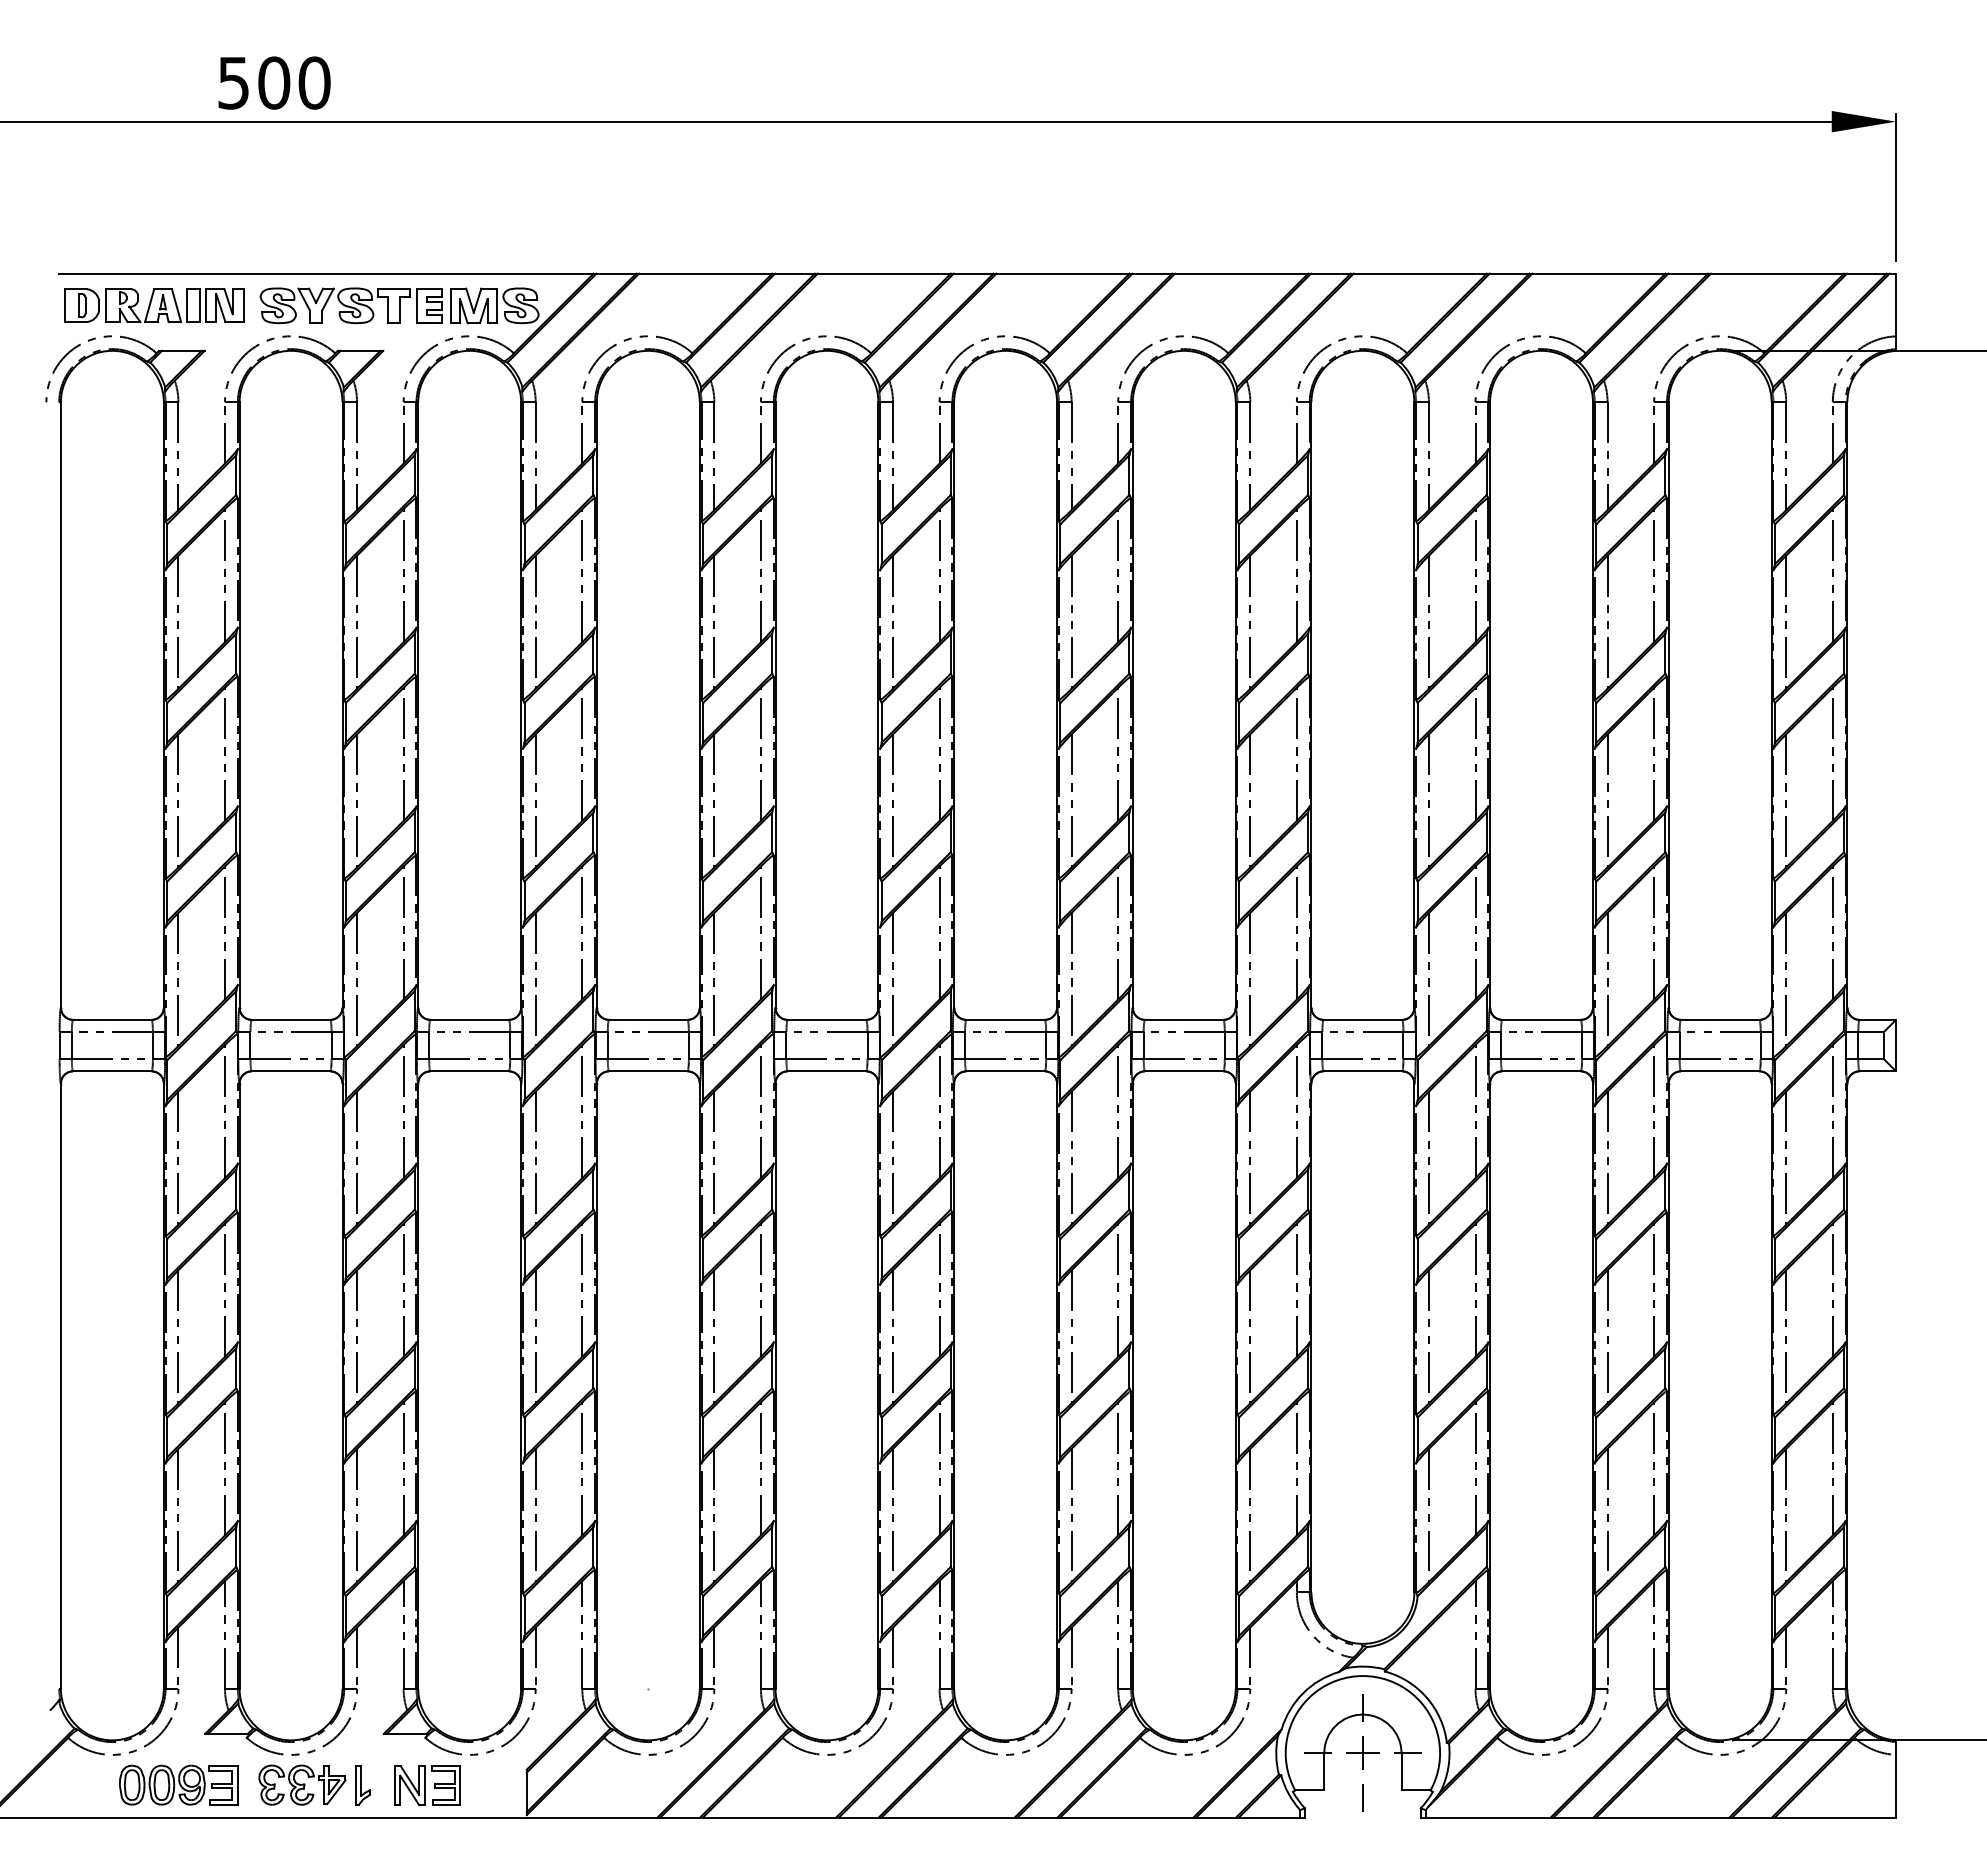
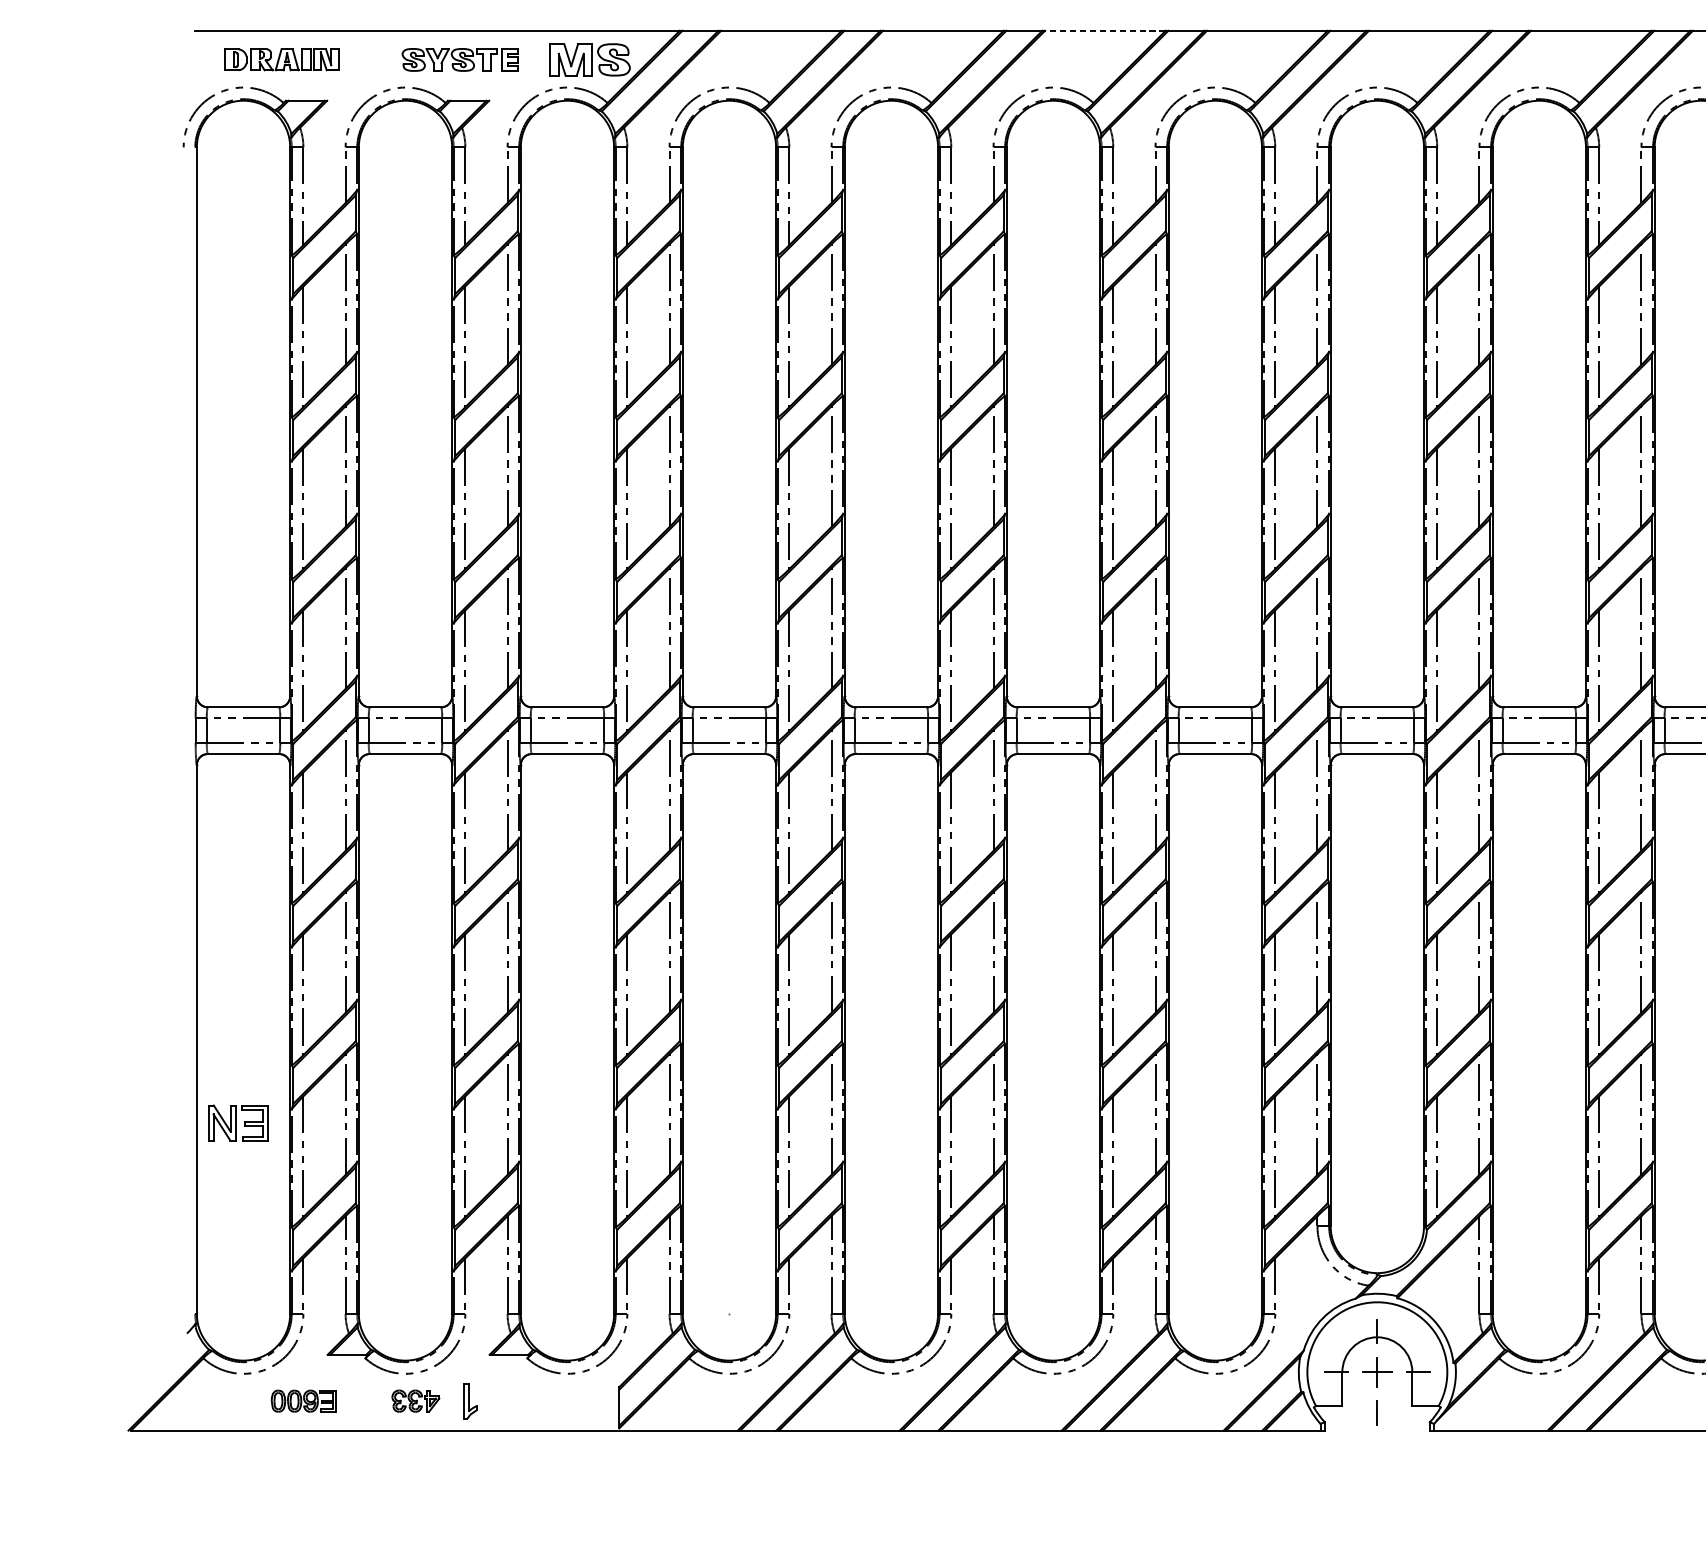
line: (1062, 273) -> (1104, 30), solid -> dashed
part: (154, 305) -> (281, 59), size x0.7
part: (350, 305) -> (459, 59), size x0.7
part: (178, 1784) -> (303, 1400), size x0.6
part: (302, 1784) -> (415, 1400), size x0.6
part: (427, 1785) -> (238, 1123), moved

